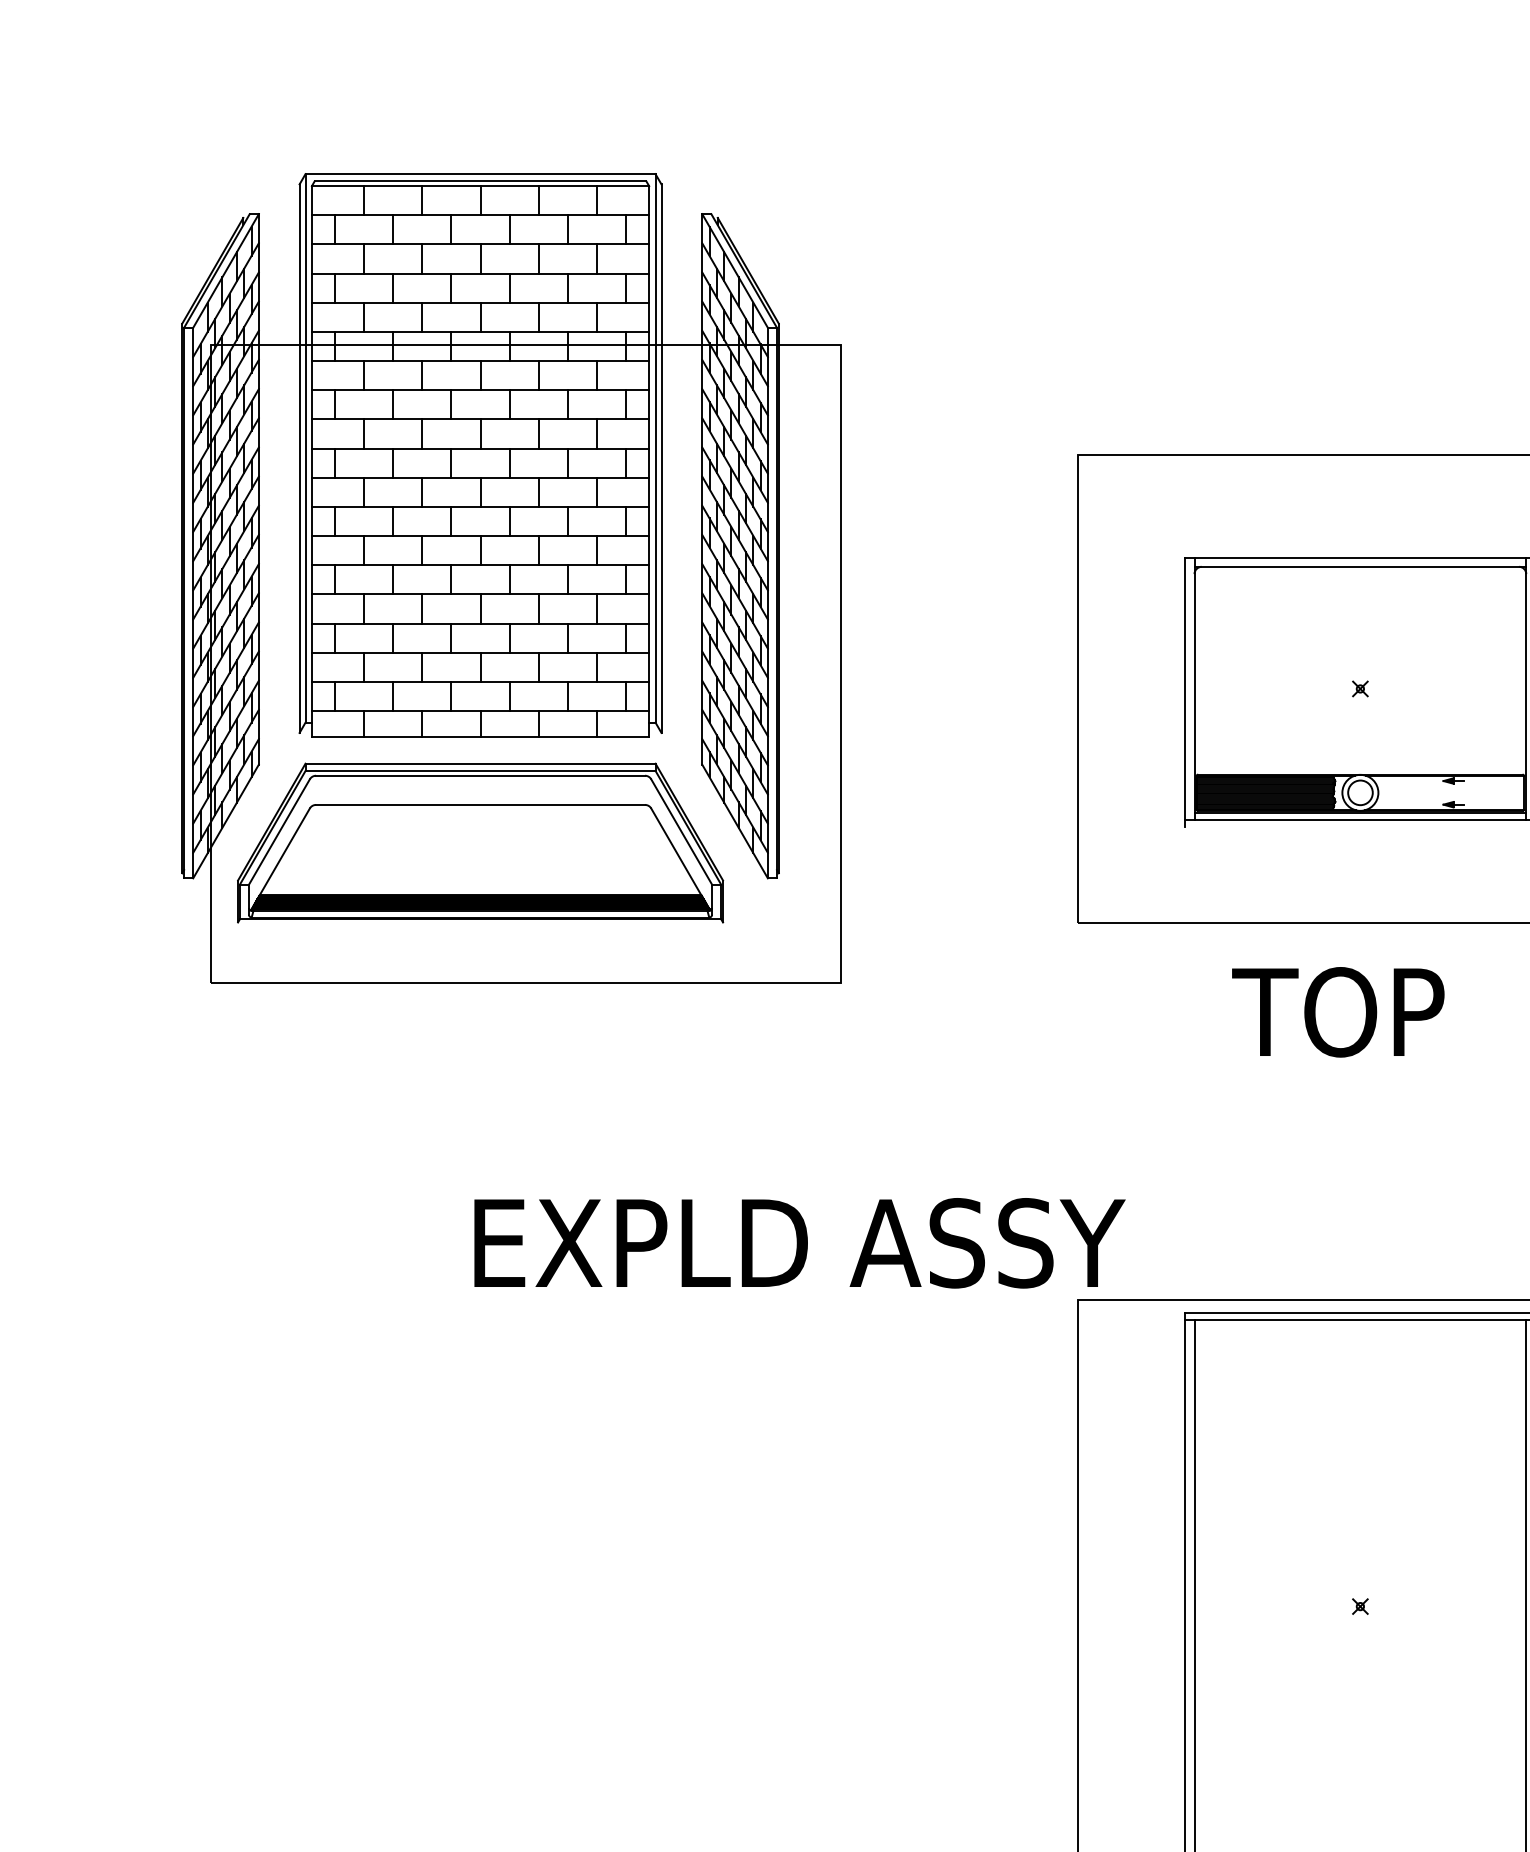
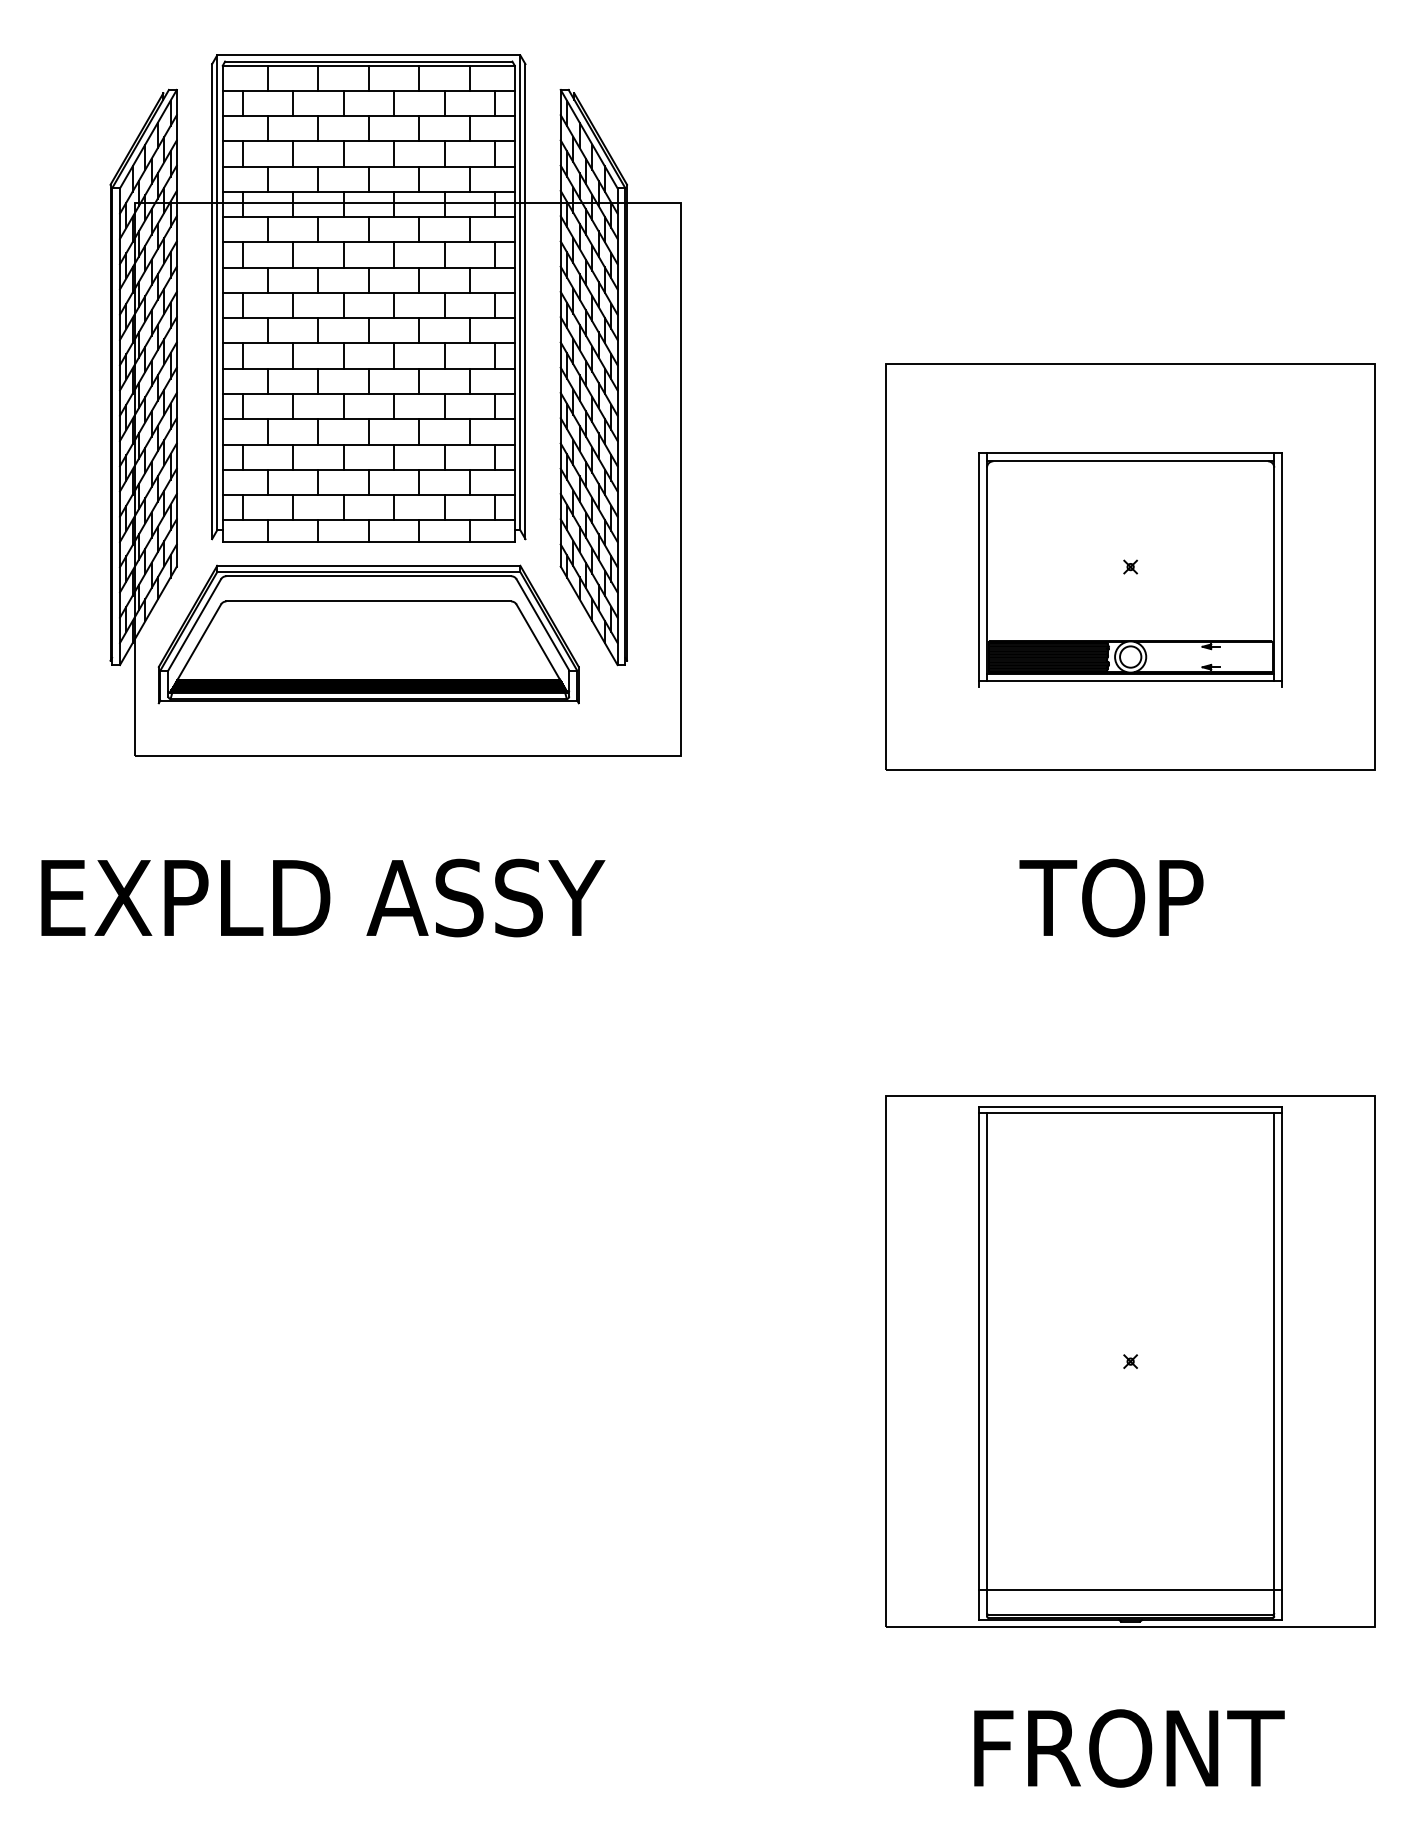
part: (511, 578) -> (395, 405), moved
text: (1338, 1011) -> (1111, 897), moved
text: (800, 1242) -> (323, 897), moved

